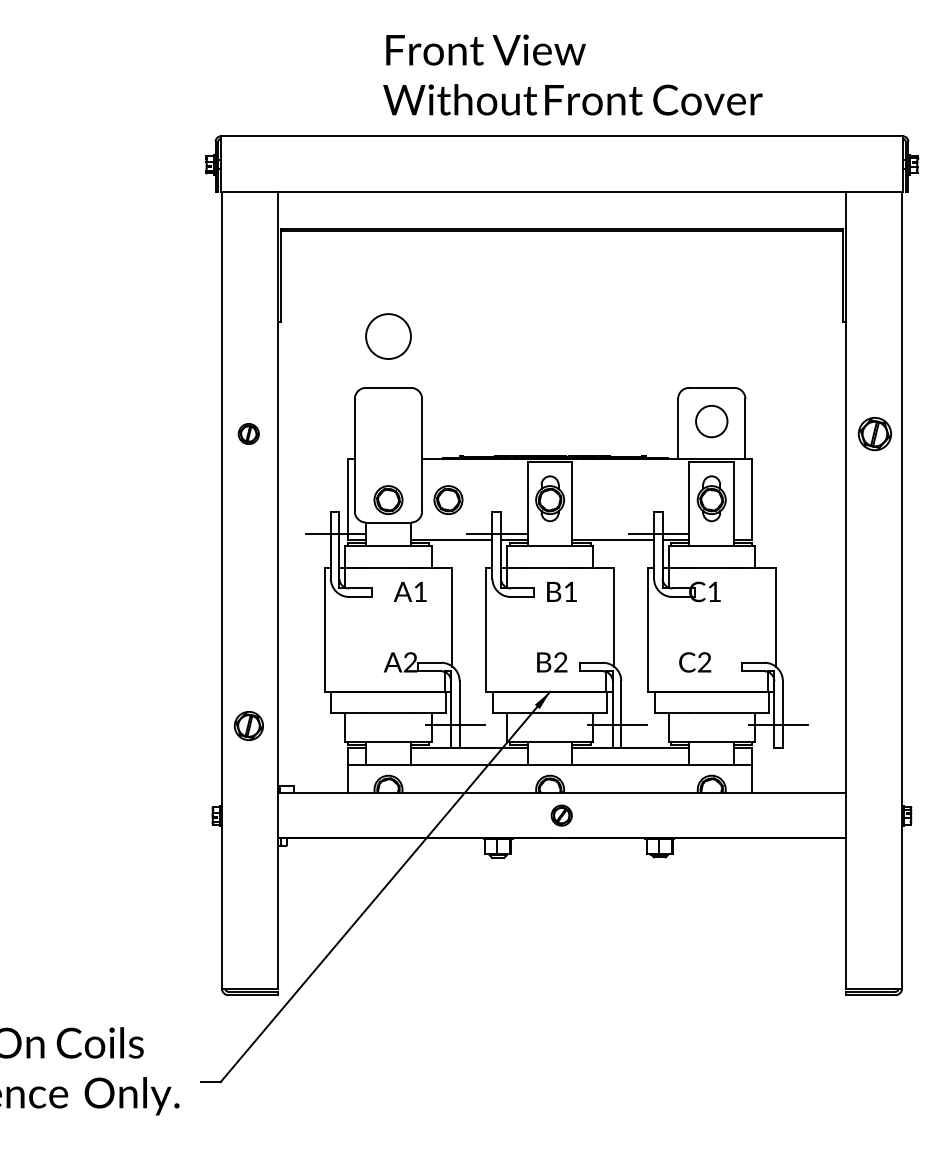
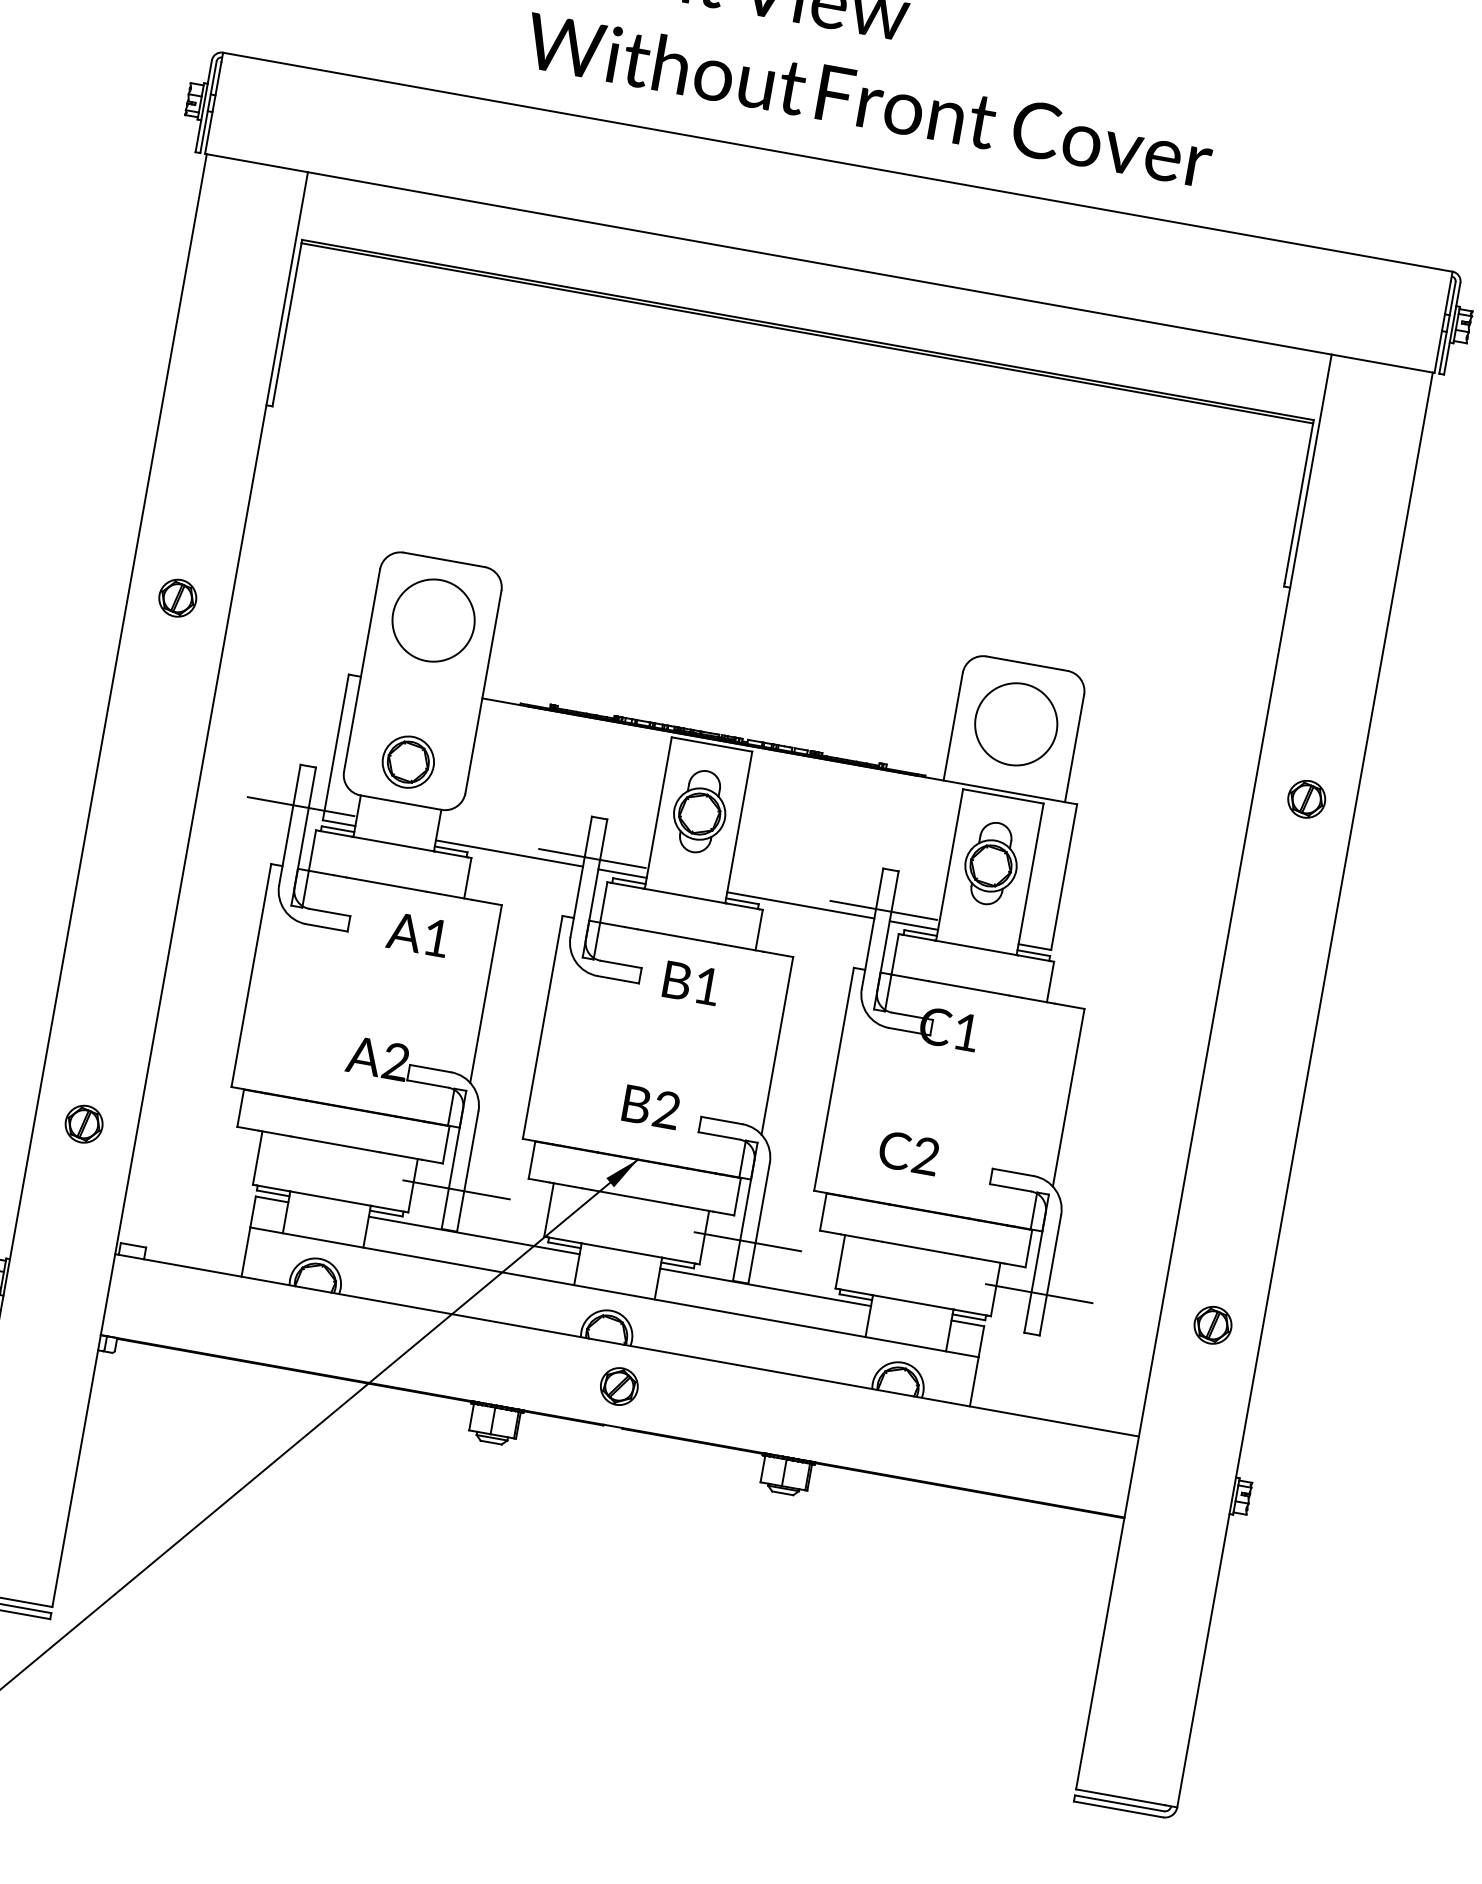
circle: (388, 336) -> (433, 620), moved
circle: (711, 421) -> (1015, 724), size x1.43
part: (875, 433) -> (1307, 798), size x0.62
part: (448, 499) -> (516, 780), removed
part: (248, 725) -> (83, 1123), size x0.71
part: (875, 725) -> (1213, 1324), added

